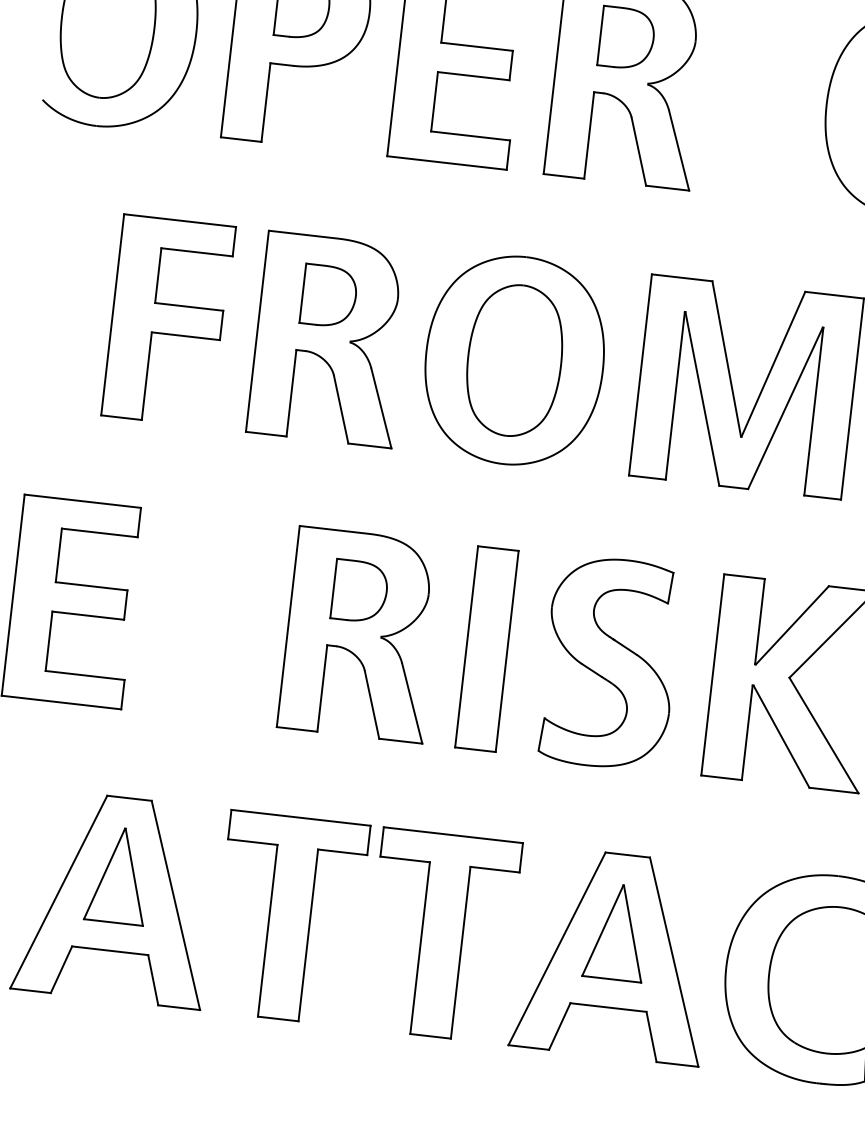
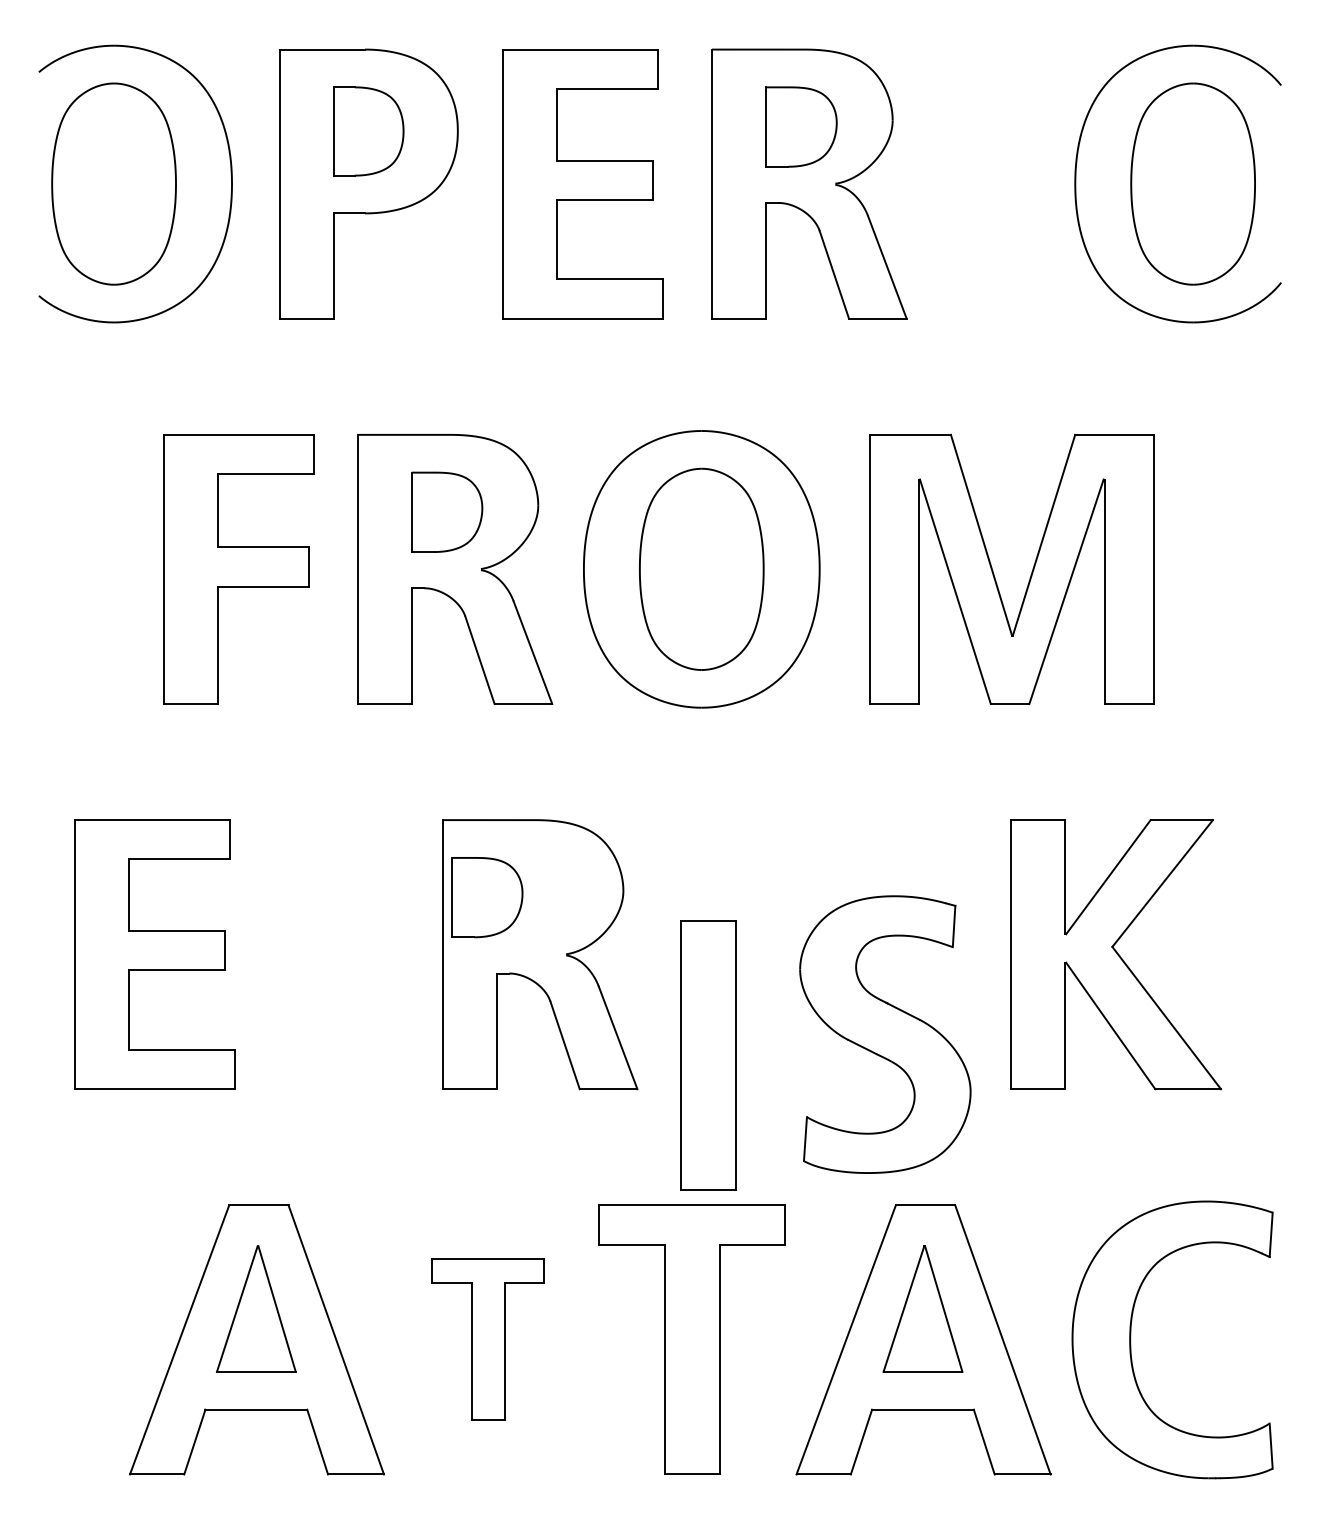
part: (360, 591) -> (487, 897), moved
part: (486, 649) -> (708, 1055), moved
part: (610, 663) -> (885, 1034), moved
part: (288, 917) -> (487, 1339), size x0.6

